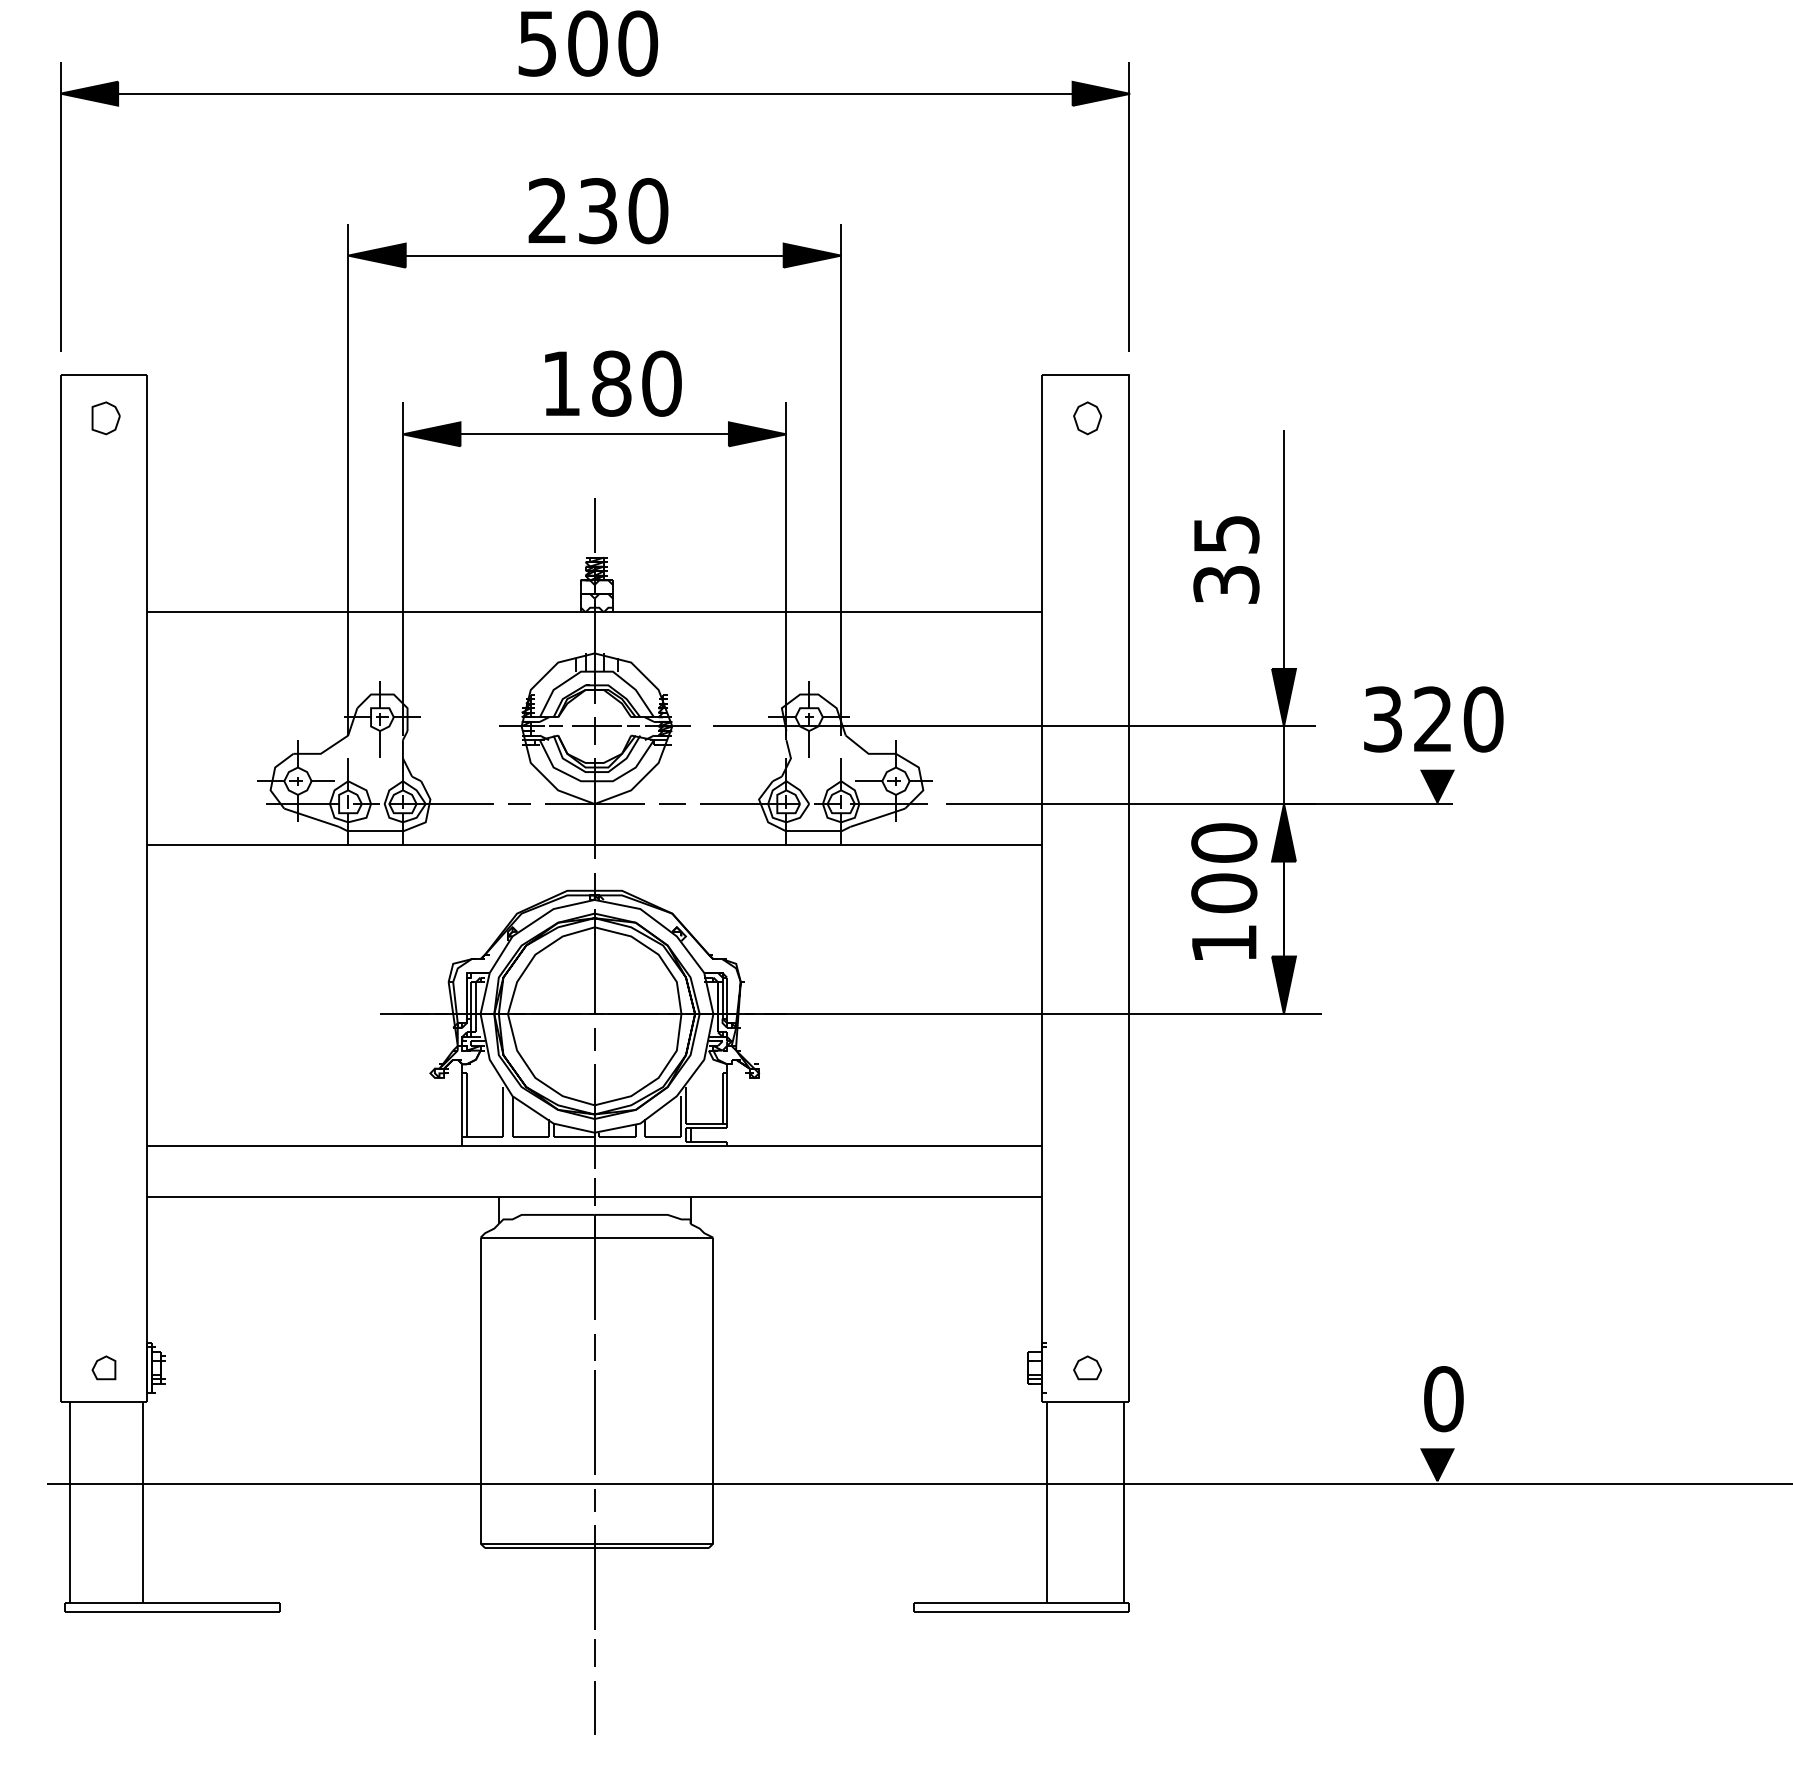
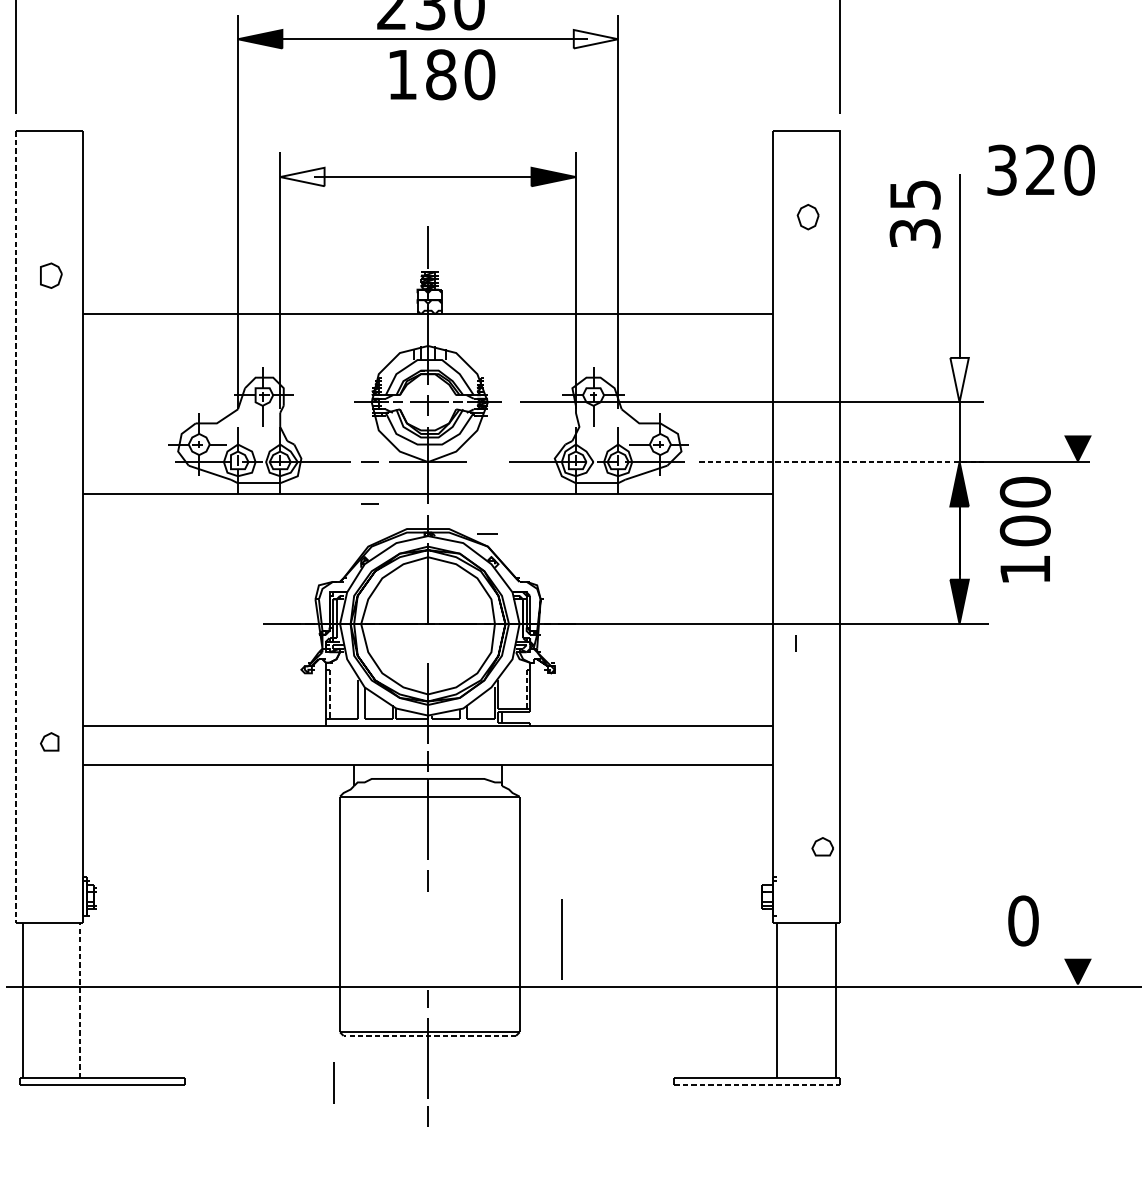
fill: (812, 255) -> (596, 39), removed
text: (613, 383) -> (442, 74), moved
part: (105, 418) -> (50, 275), moved
part: (1087, 418) -> (808, 217), moved
fill: (431, 434) -> (302, 177), removed
text: (1226, 559) -> (915, 214), moved
fill: (1283, 697) -> (959, 379), removed
text: (1433, 719) -> (1040, 170), moved
line: (672, 803) -> (488, 533), moved
line: (1131, 804) -> (842, 462), solid -> dashed
line: (519, 857) -> (370, 503), added
line: (60, 888) -> (16, 527), solid -> dashed
text: (1224, 891) -> (1025, 529), moved
line: (594, 1039) -> (795, 643), moved
line: (722, 1097) -> (526, 688), solid -> dashed
line: (466, 1105) -> (329, 694), solid -> dashed
part: (103, 1367) -> (49, 741), moved
part: (1087, 1367) -> (822, 846), moved
text: (1443, 1399) -> (1023, 921), moved
line: (594, 1422) -> (561, 939), moved
line: (142, 1501) -> (79, 999), solid -> dashed
line: (596, 1548) -> (429, 1036), solid -> dashed
line: (1022, 1612) -> (757, 1085), solid -> dashed
line: (594, 1707) -> (333, 1082), moved

